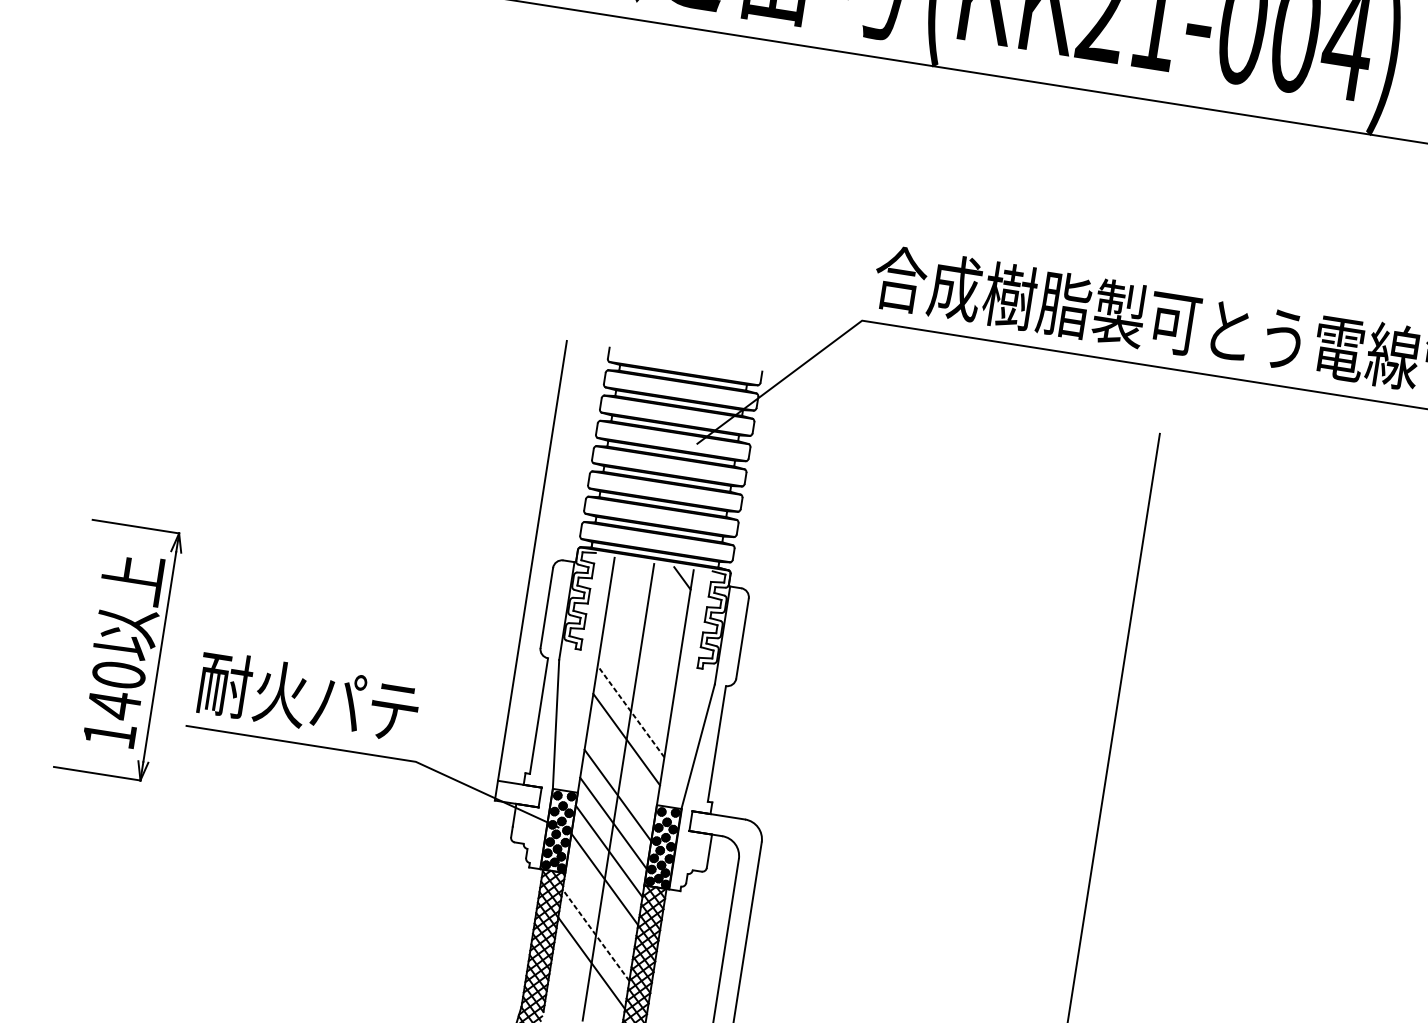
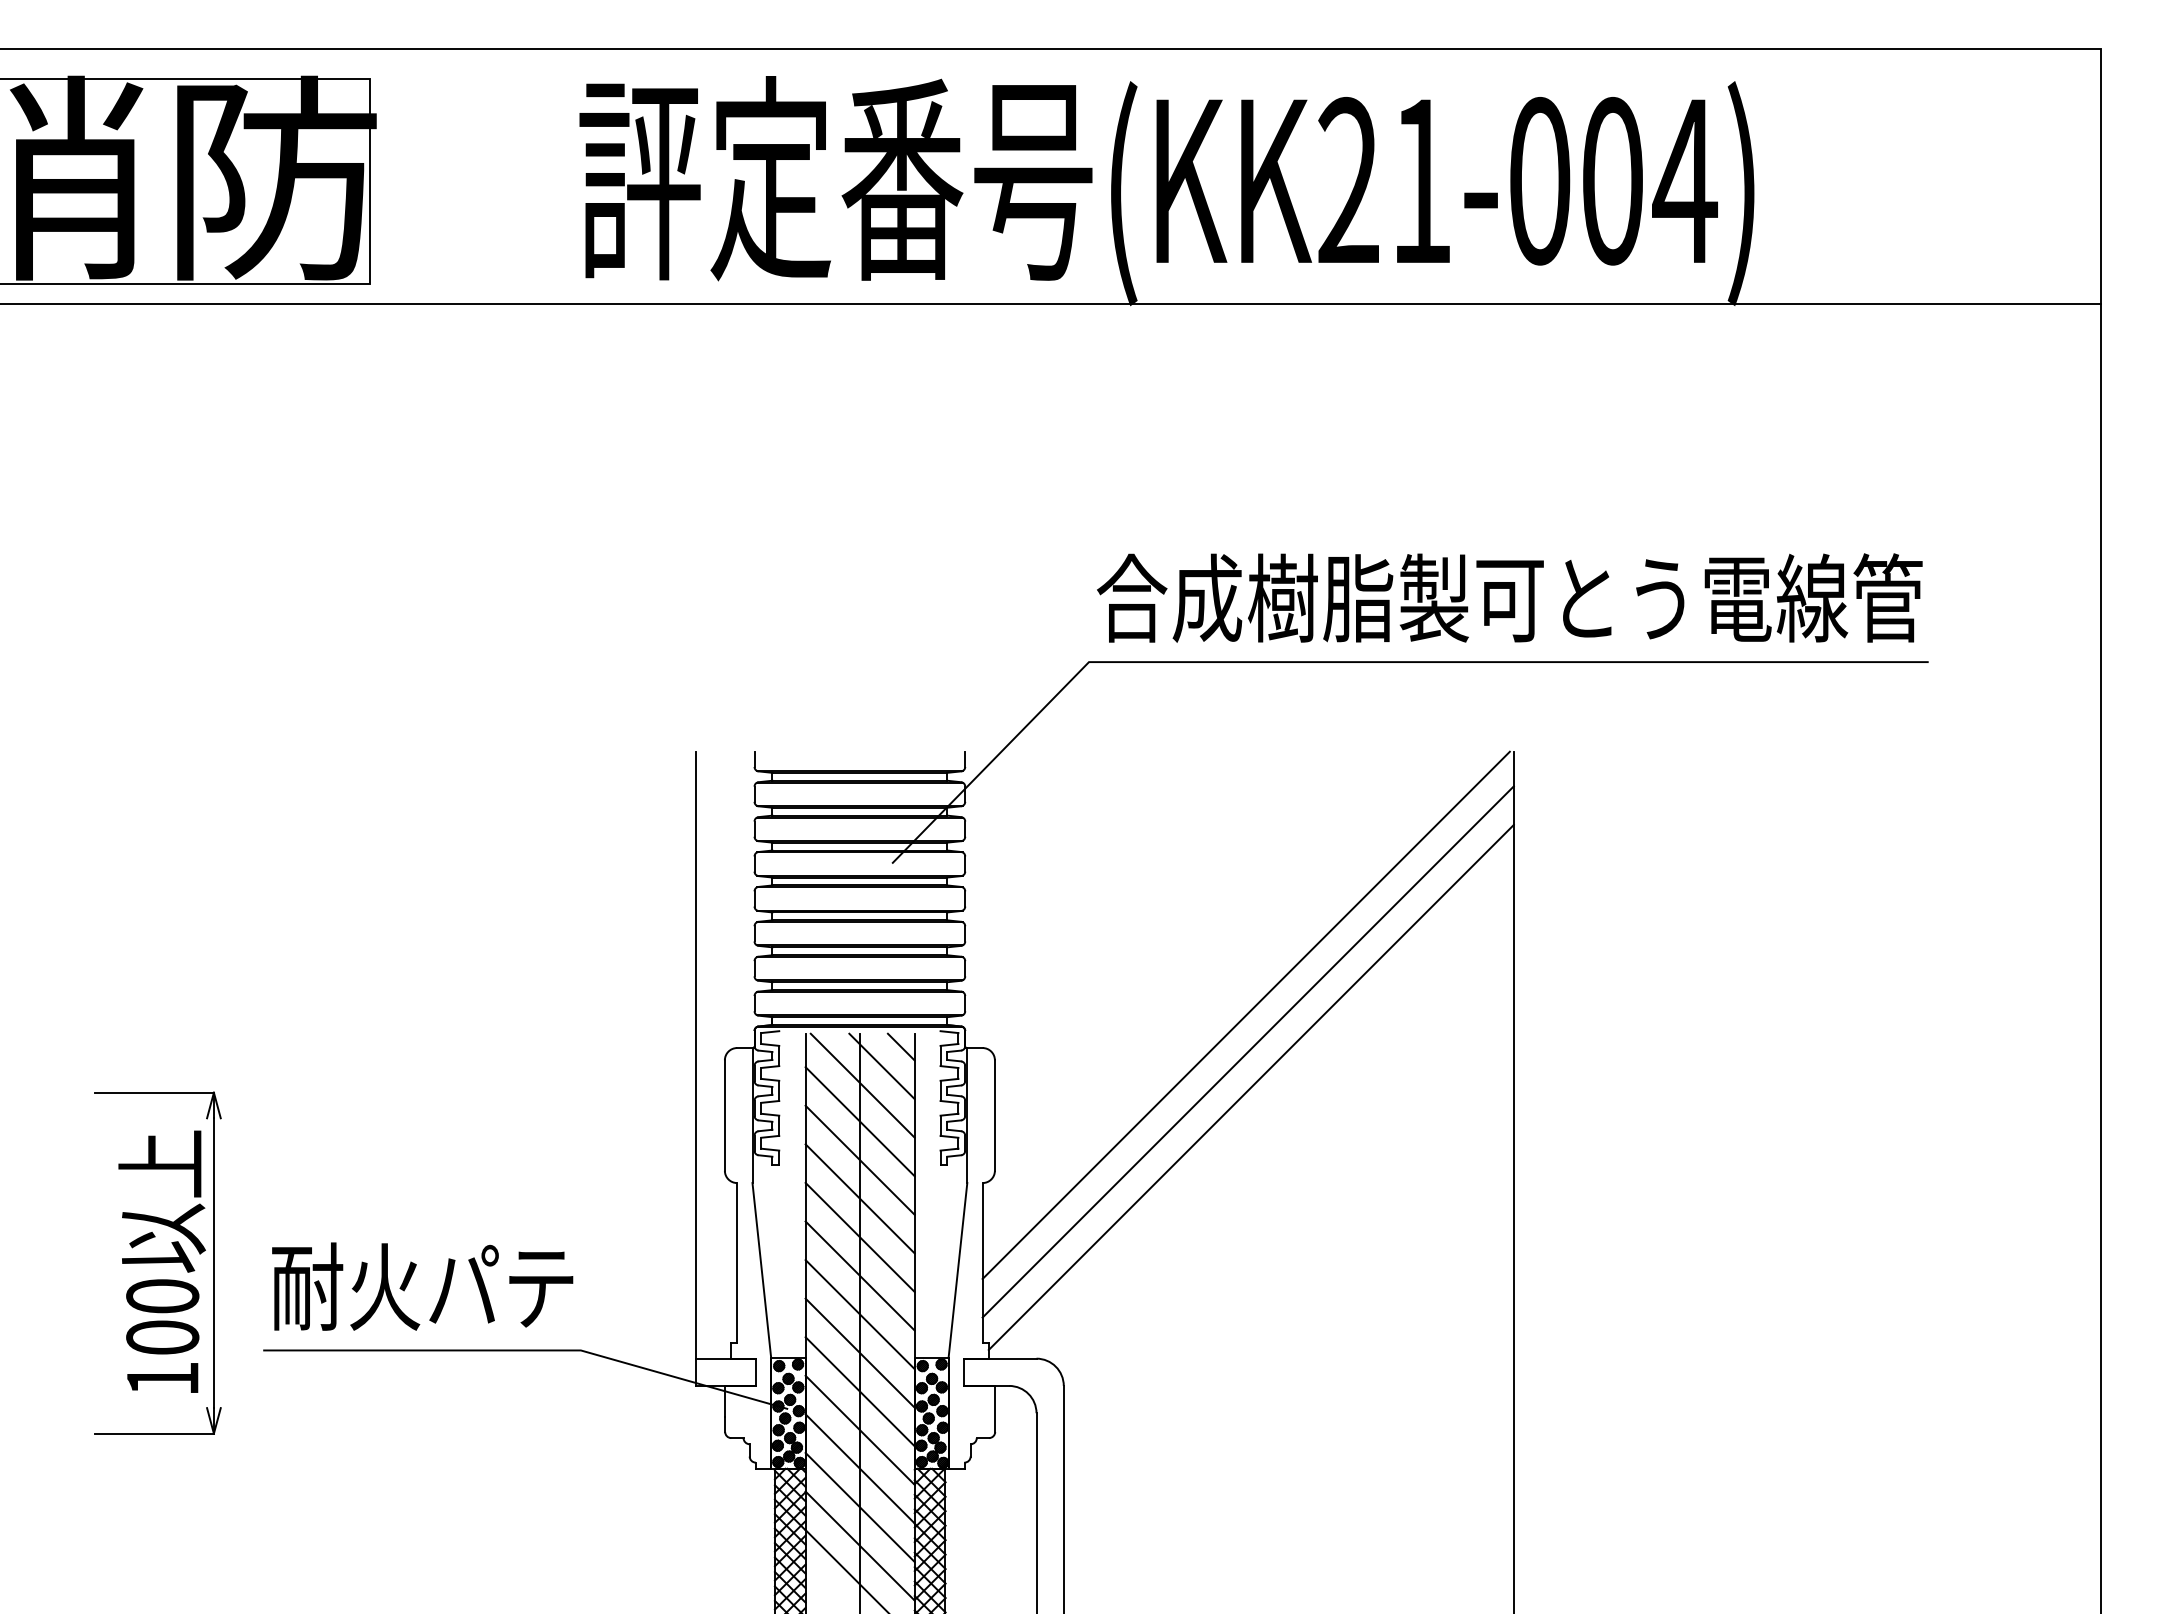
line: (665, 590) -> (881, 1066), added
line: (935, 593) -> (1245, 1014), added
line: (649, 601) -> (862, 1085), added
line: (932, 620) -> (1247, 1051), added
line: (643, 627) -> (859, 1121), added
line: (931, 646) -> (1250, 1086), added
line: (639, 655) -> (859, 1159), added
line: (634, 683) -> (859, 1198), added
text: (114, 704) -> (162, 1337), 140 -> 100
line: (630, 711) -> (859, 1237), dashed -> solid
line: (621, 767) -> (859, 1314), added
line: (599, 907) -> (859, 1507), added
line: (595, 934) -> (859, 1545), dashed -> solid

